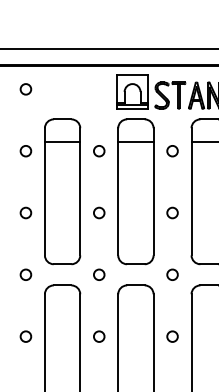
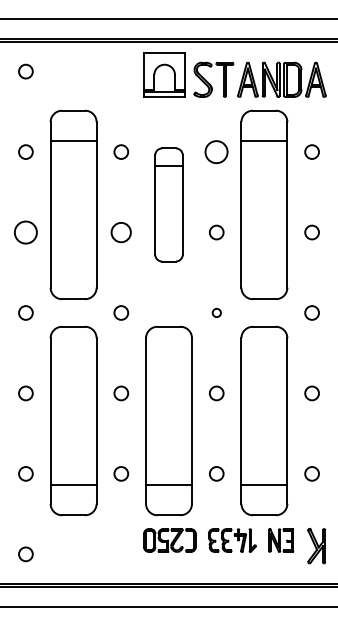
circle: (172, 150) -> (216, 151), size x1.6
part: (135, 191) -> (168, 204), size x0.6
circle: (25, 212) -> (25, 232), size x1.6
circle: (99, 212) -> (121, 232), size x1.4
circle: (172, 274) -> (216, 312), size x0.6

